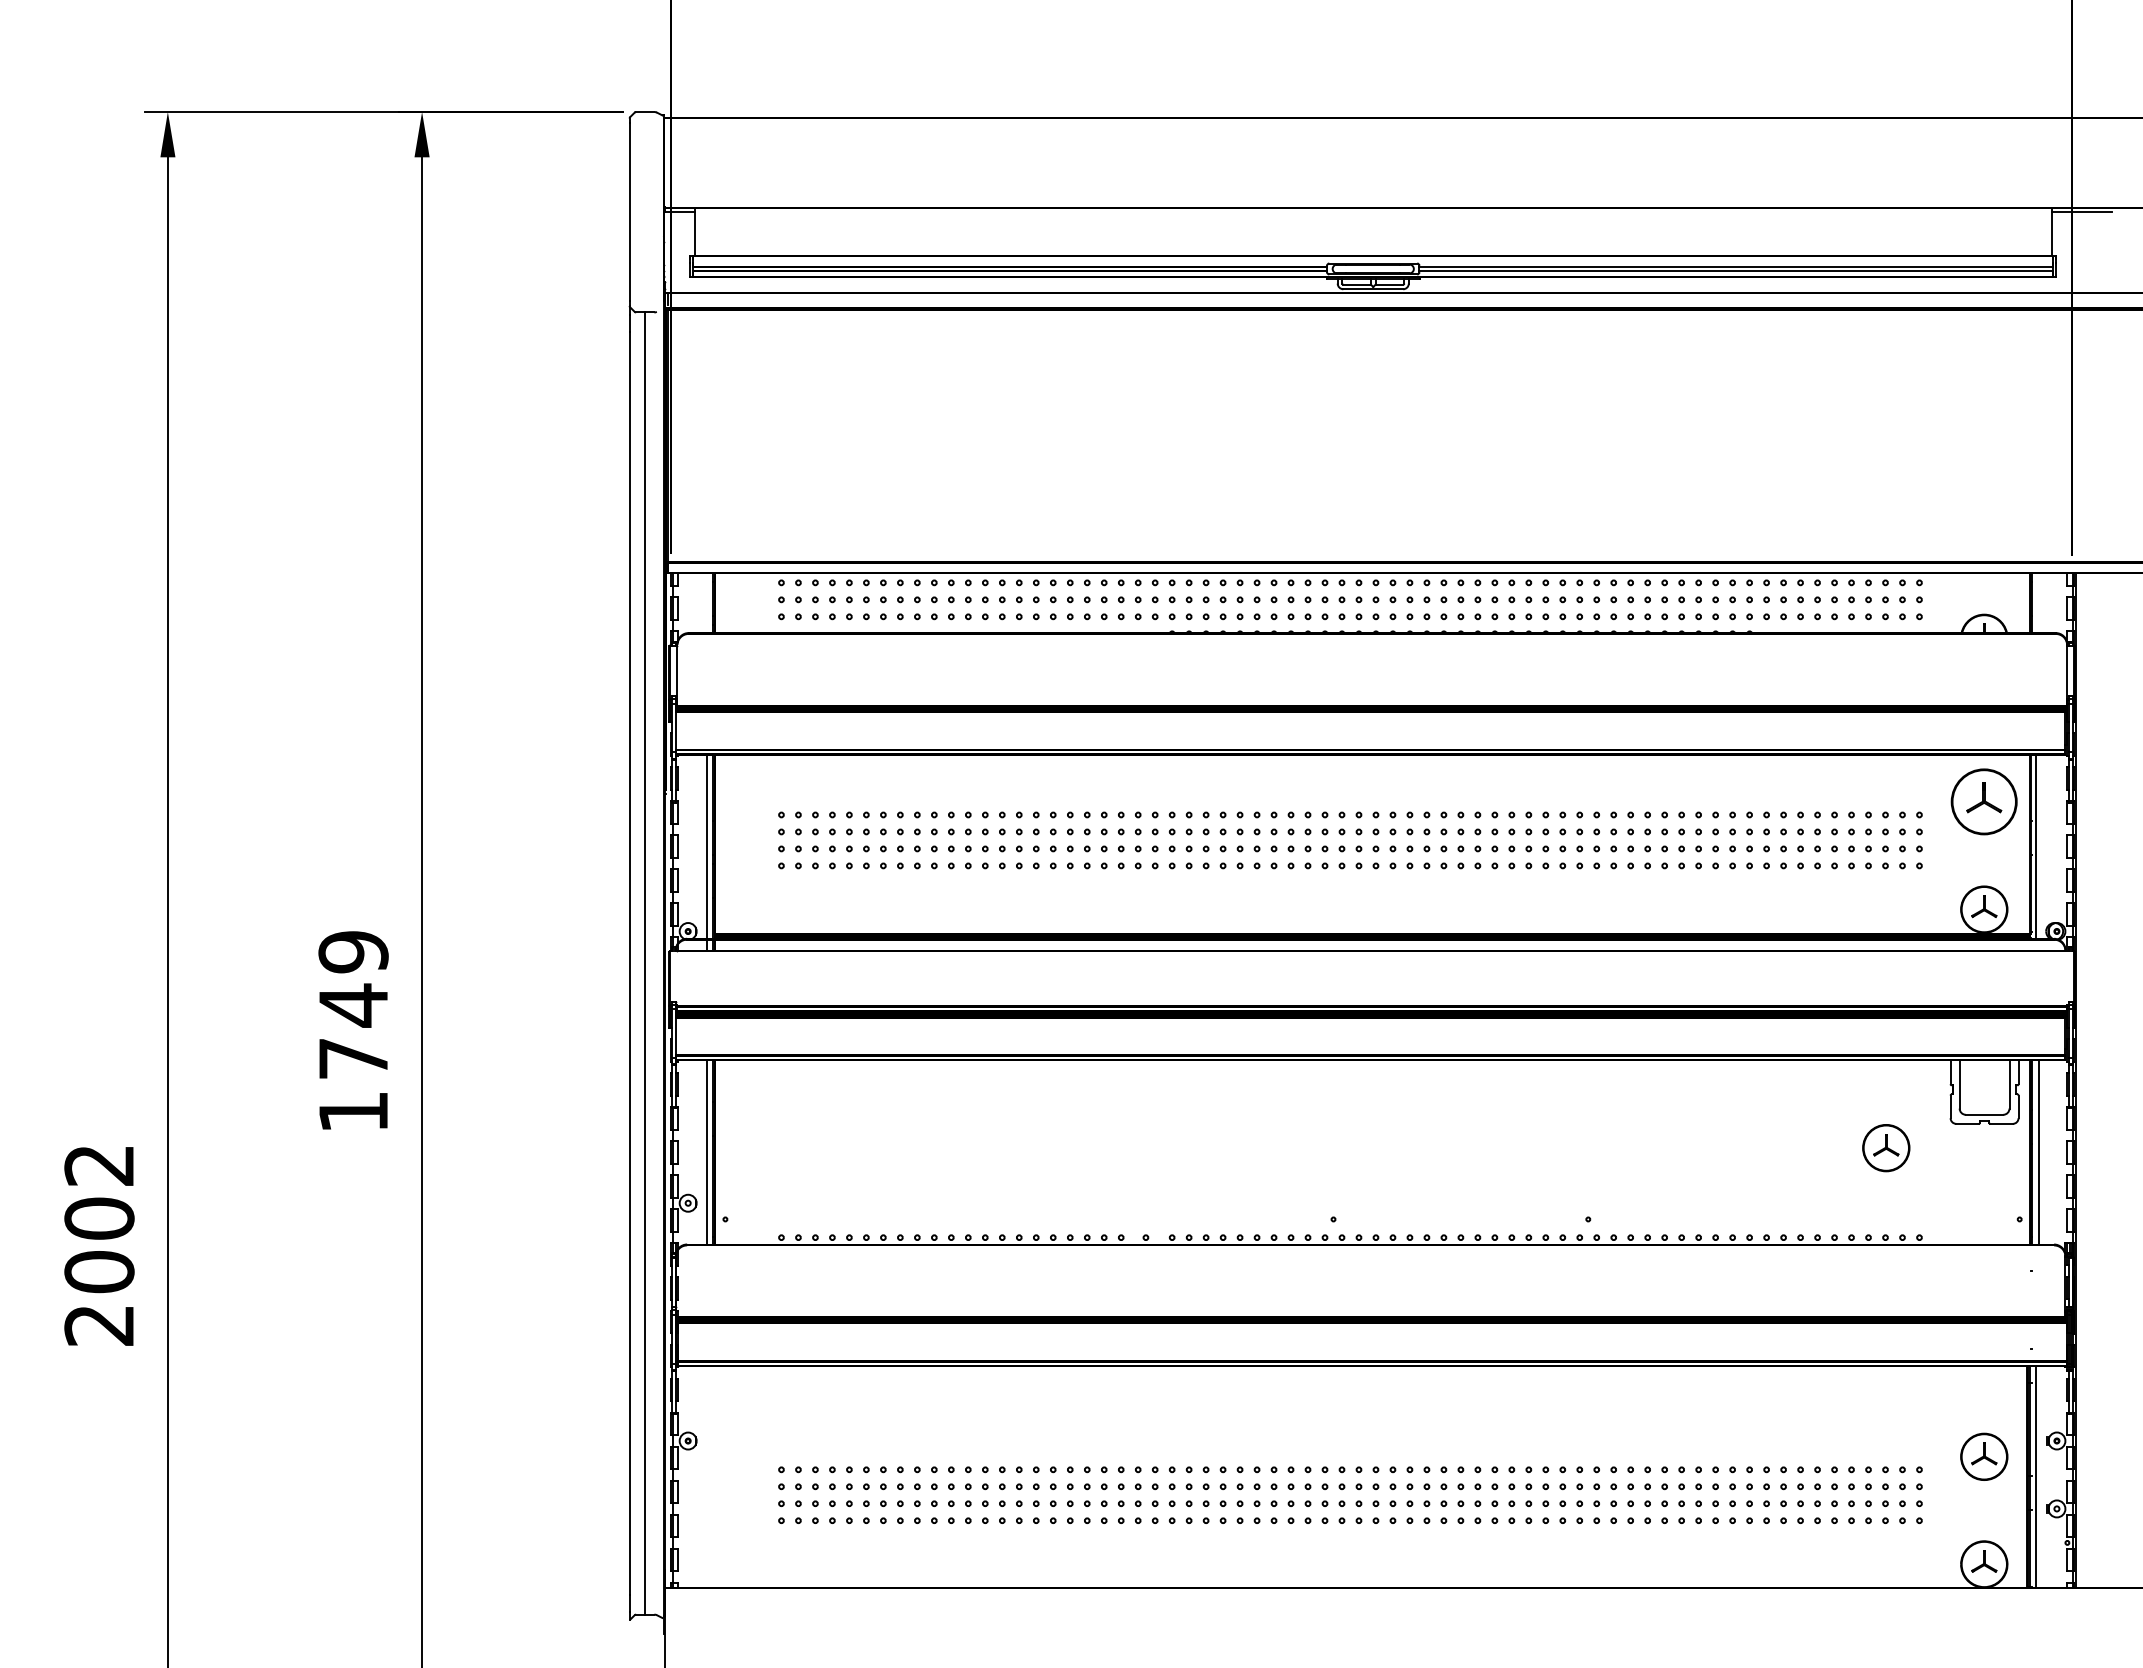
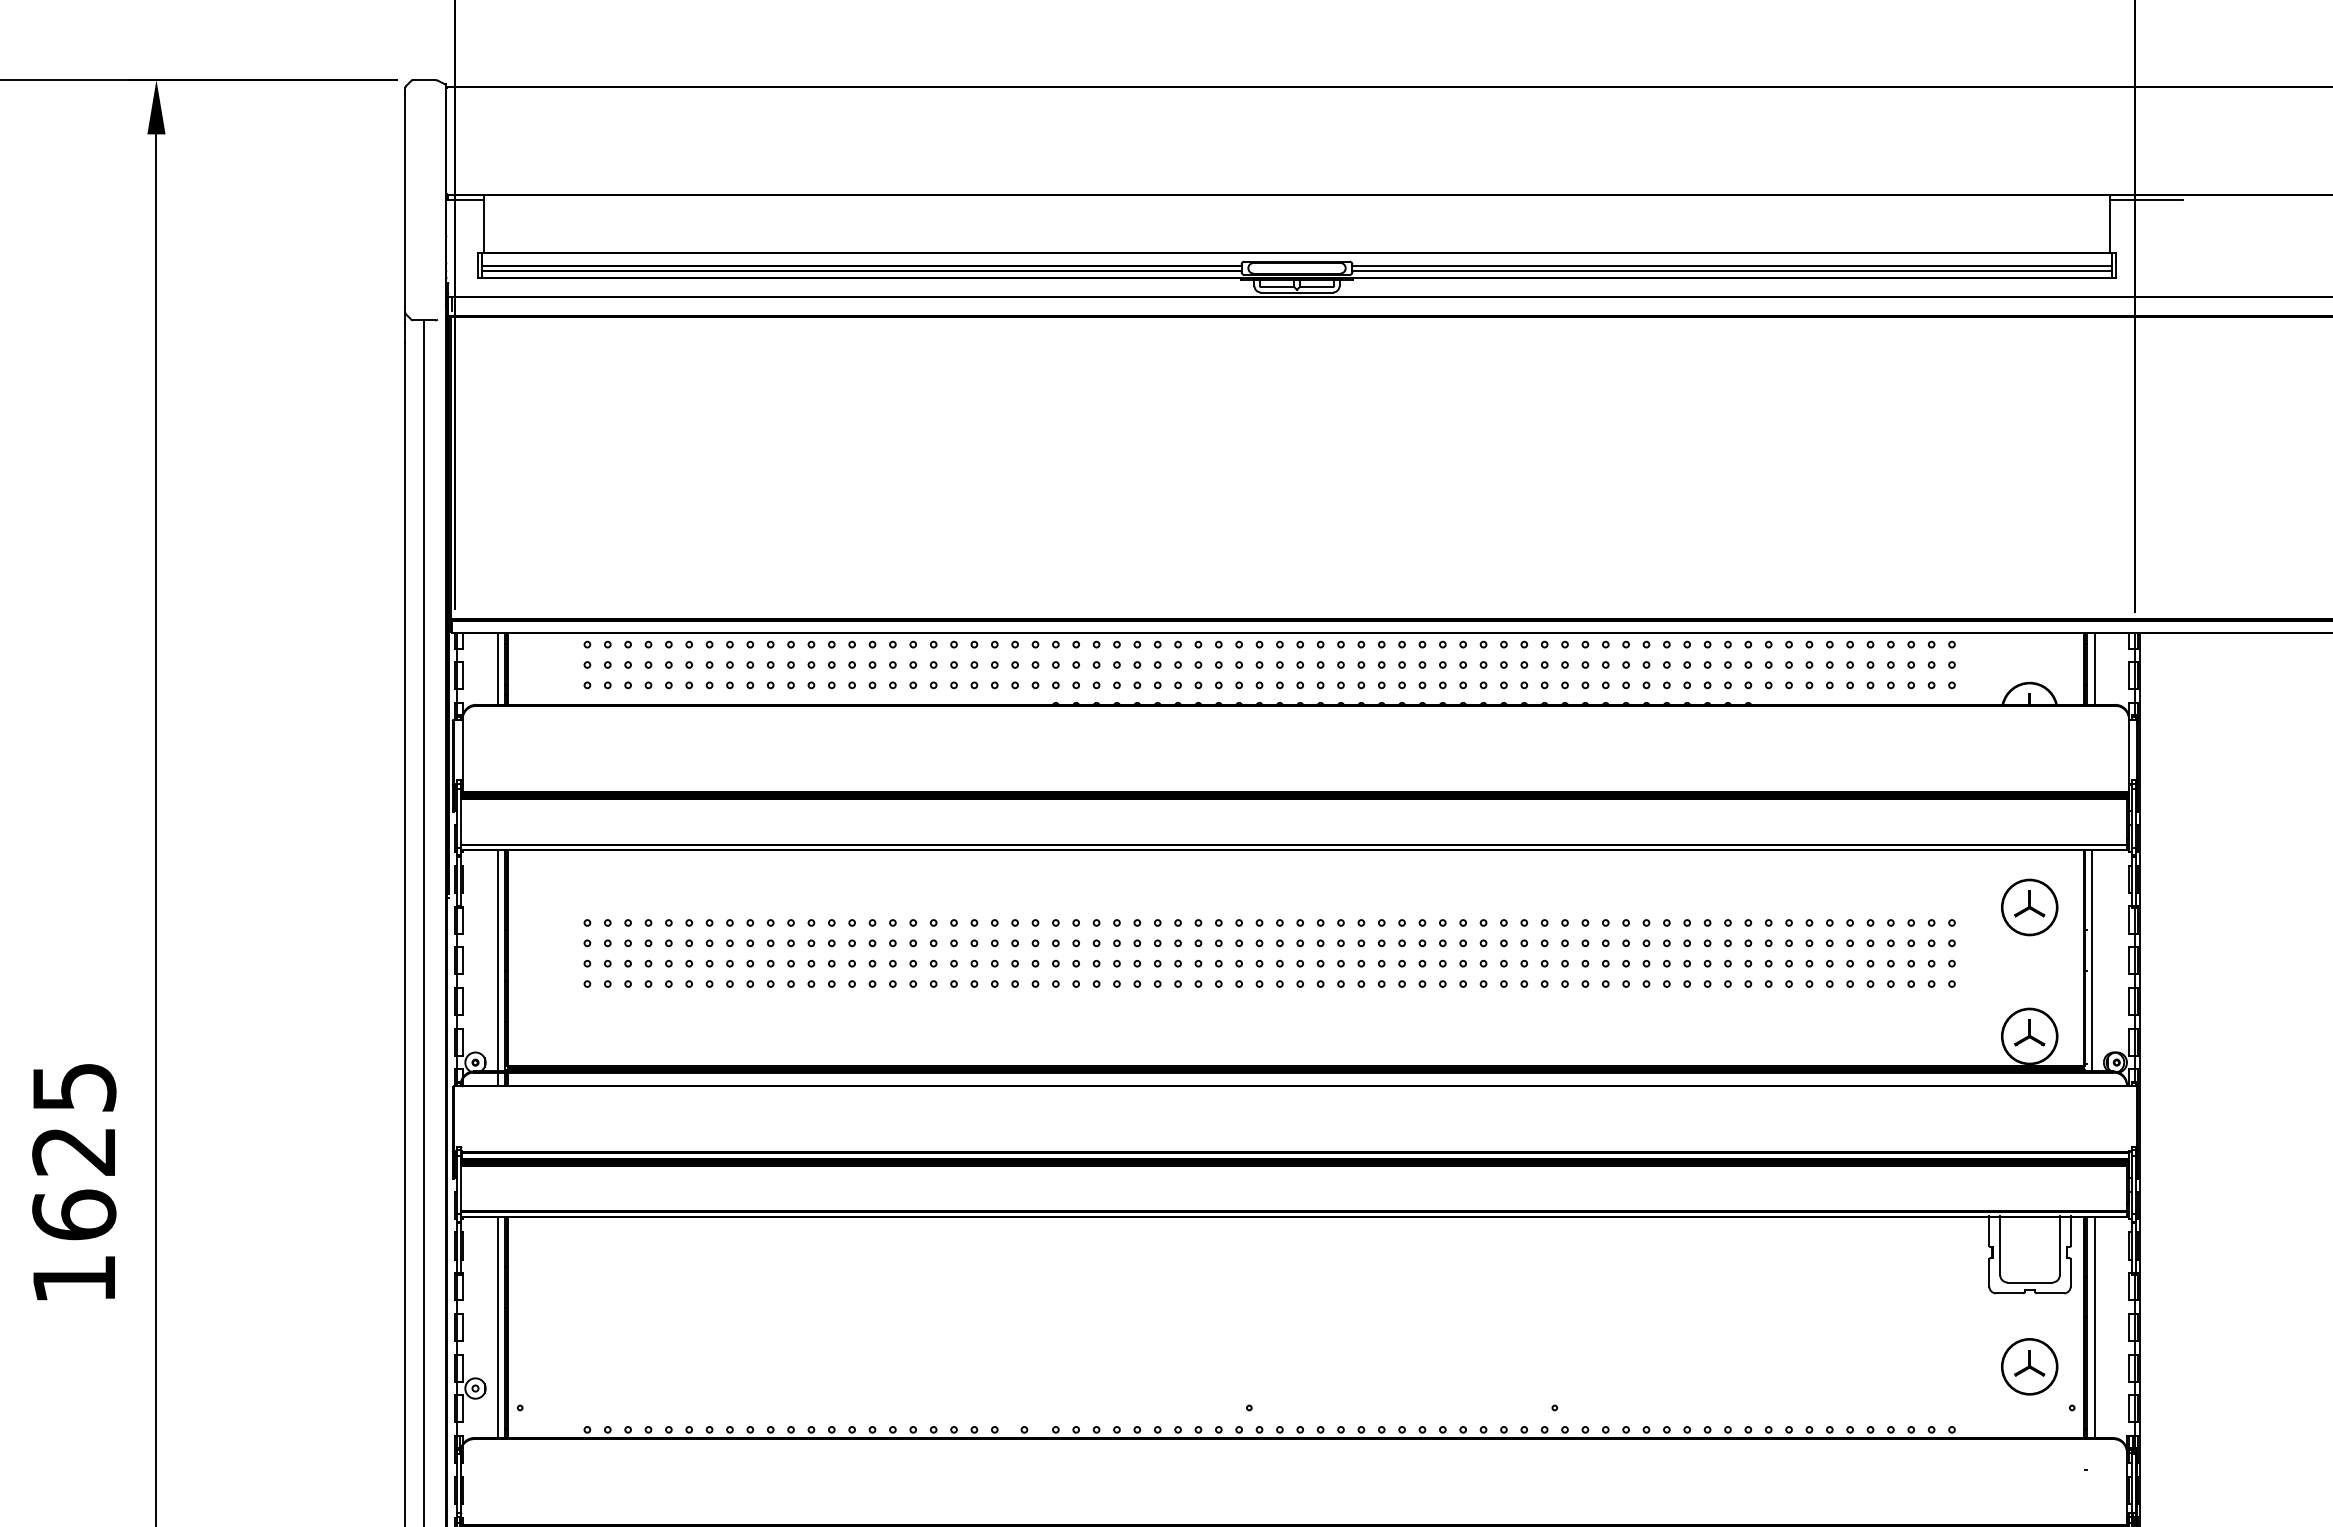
line: (706, 603) -> (497, 669), added
line: (2038, 603) -> (2094, 669), added
part: (1984, 802) -> (2029, 908), size x0.71
text: (353, 1005) -> (74, 1151), 1749 -> 1625
part: (1886, 1148) -> (2029, 1367), moved

